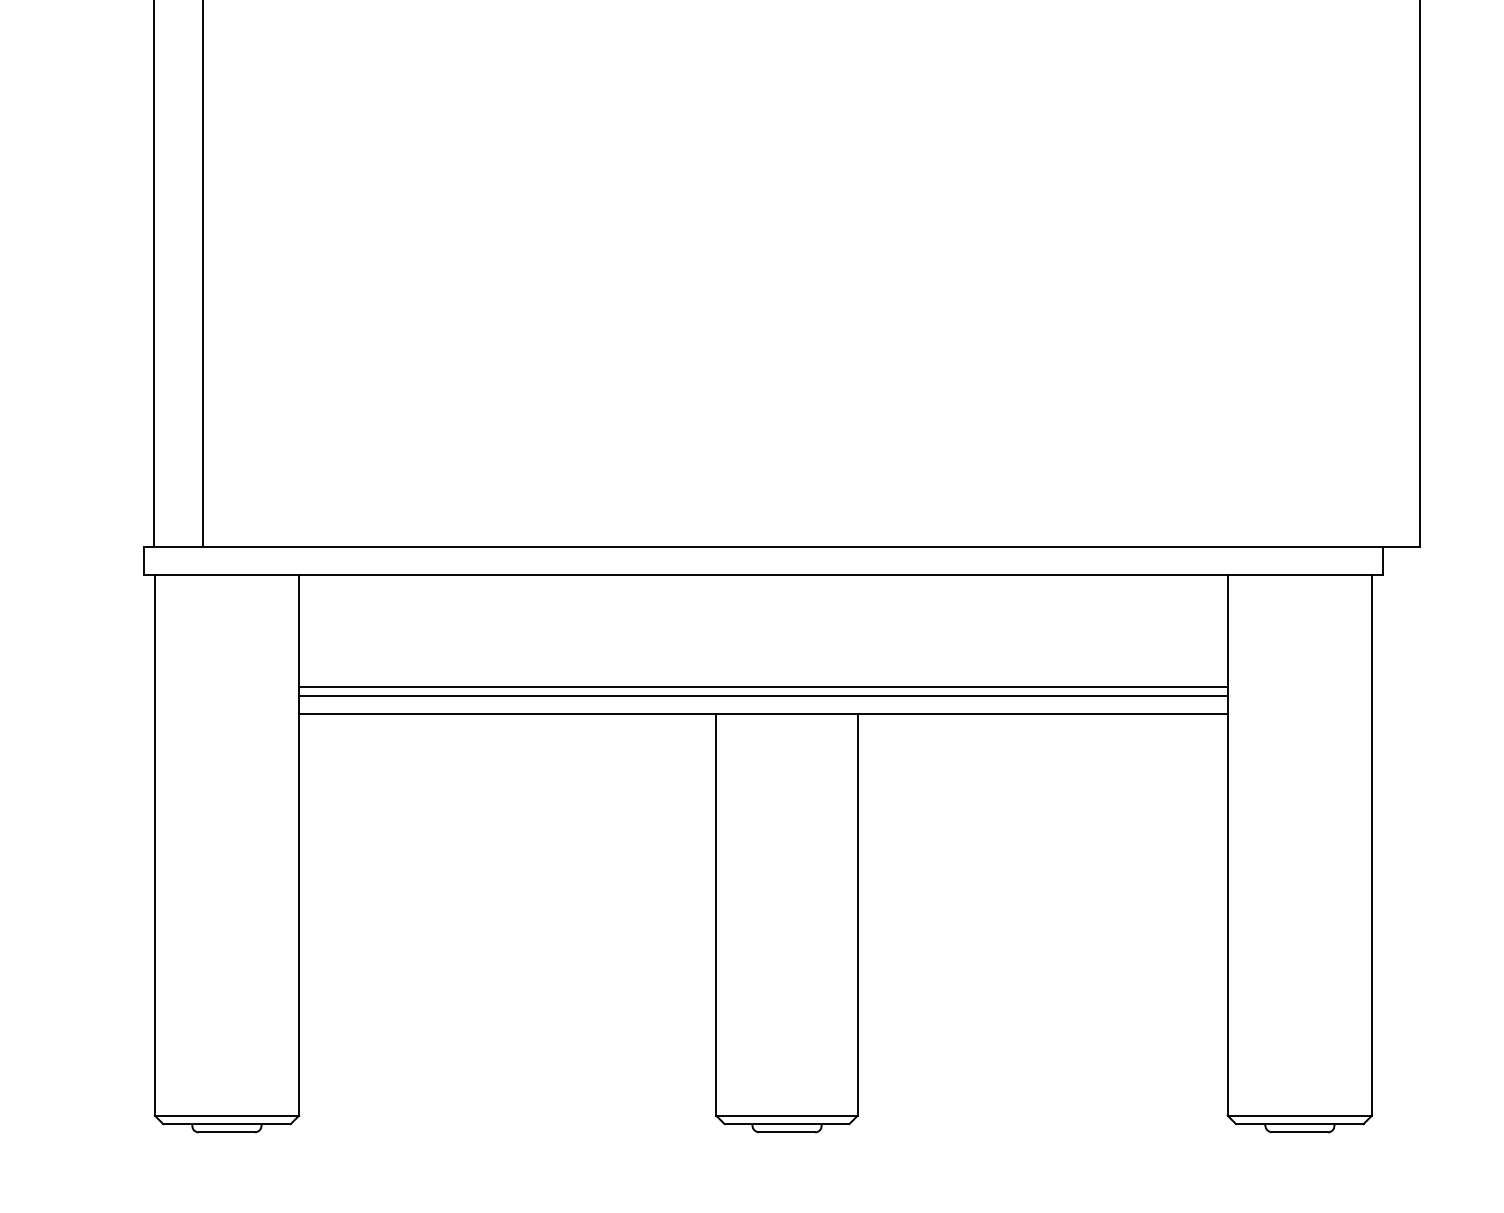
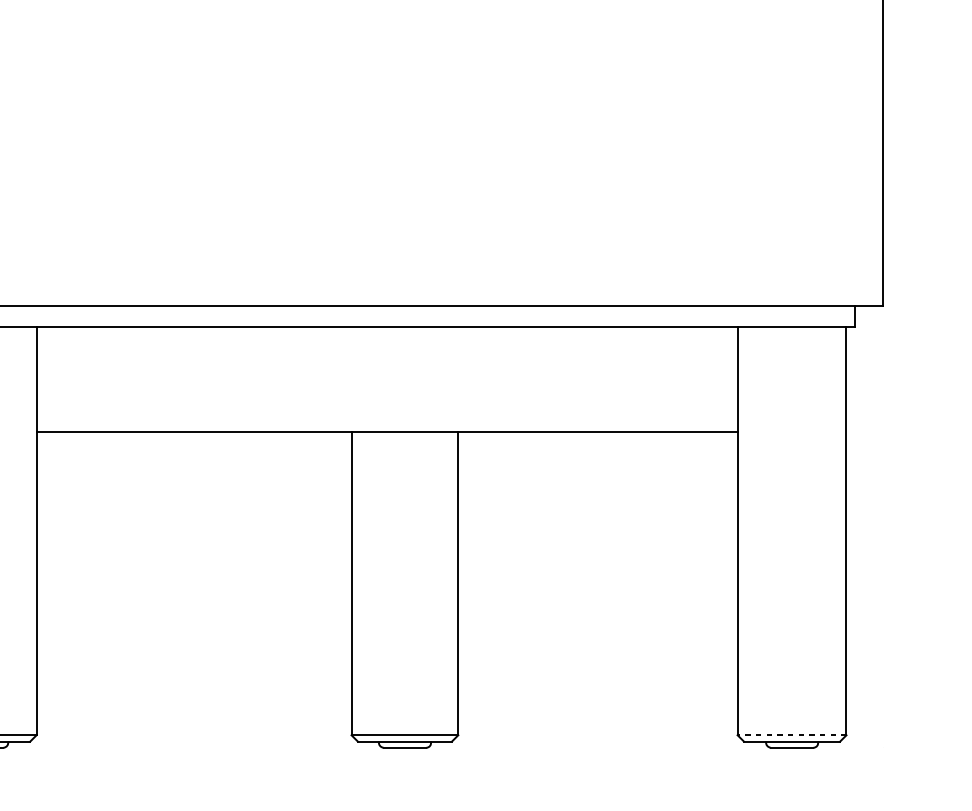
line: (763, 687) -> (387, 411), removed
line: (763, 695) -> (387, 418), removed
line: (1299, 1115) -> (791, 735), solid -> dashed

